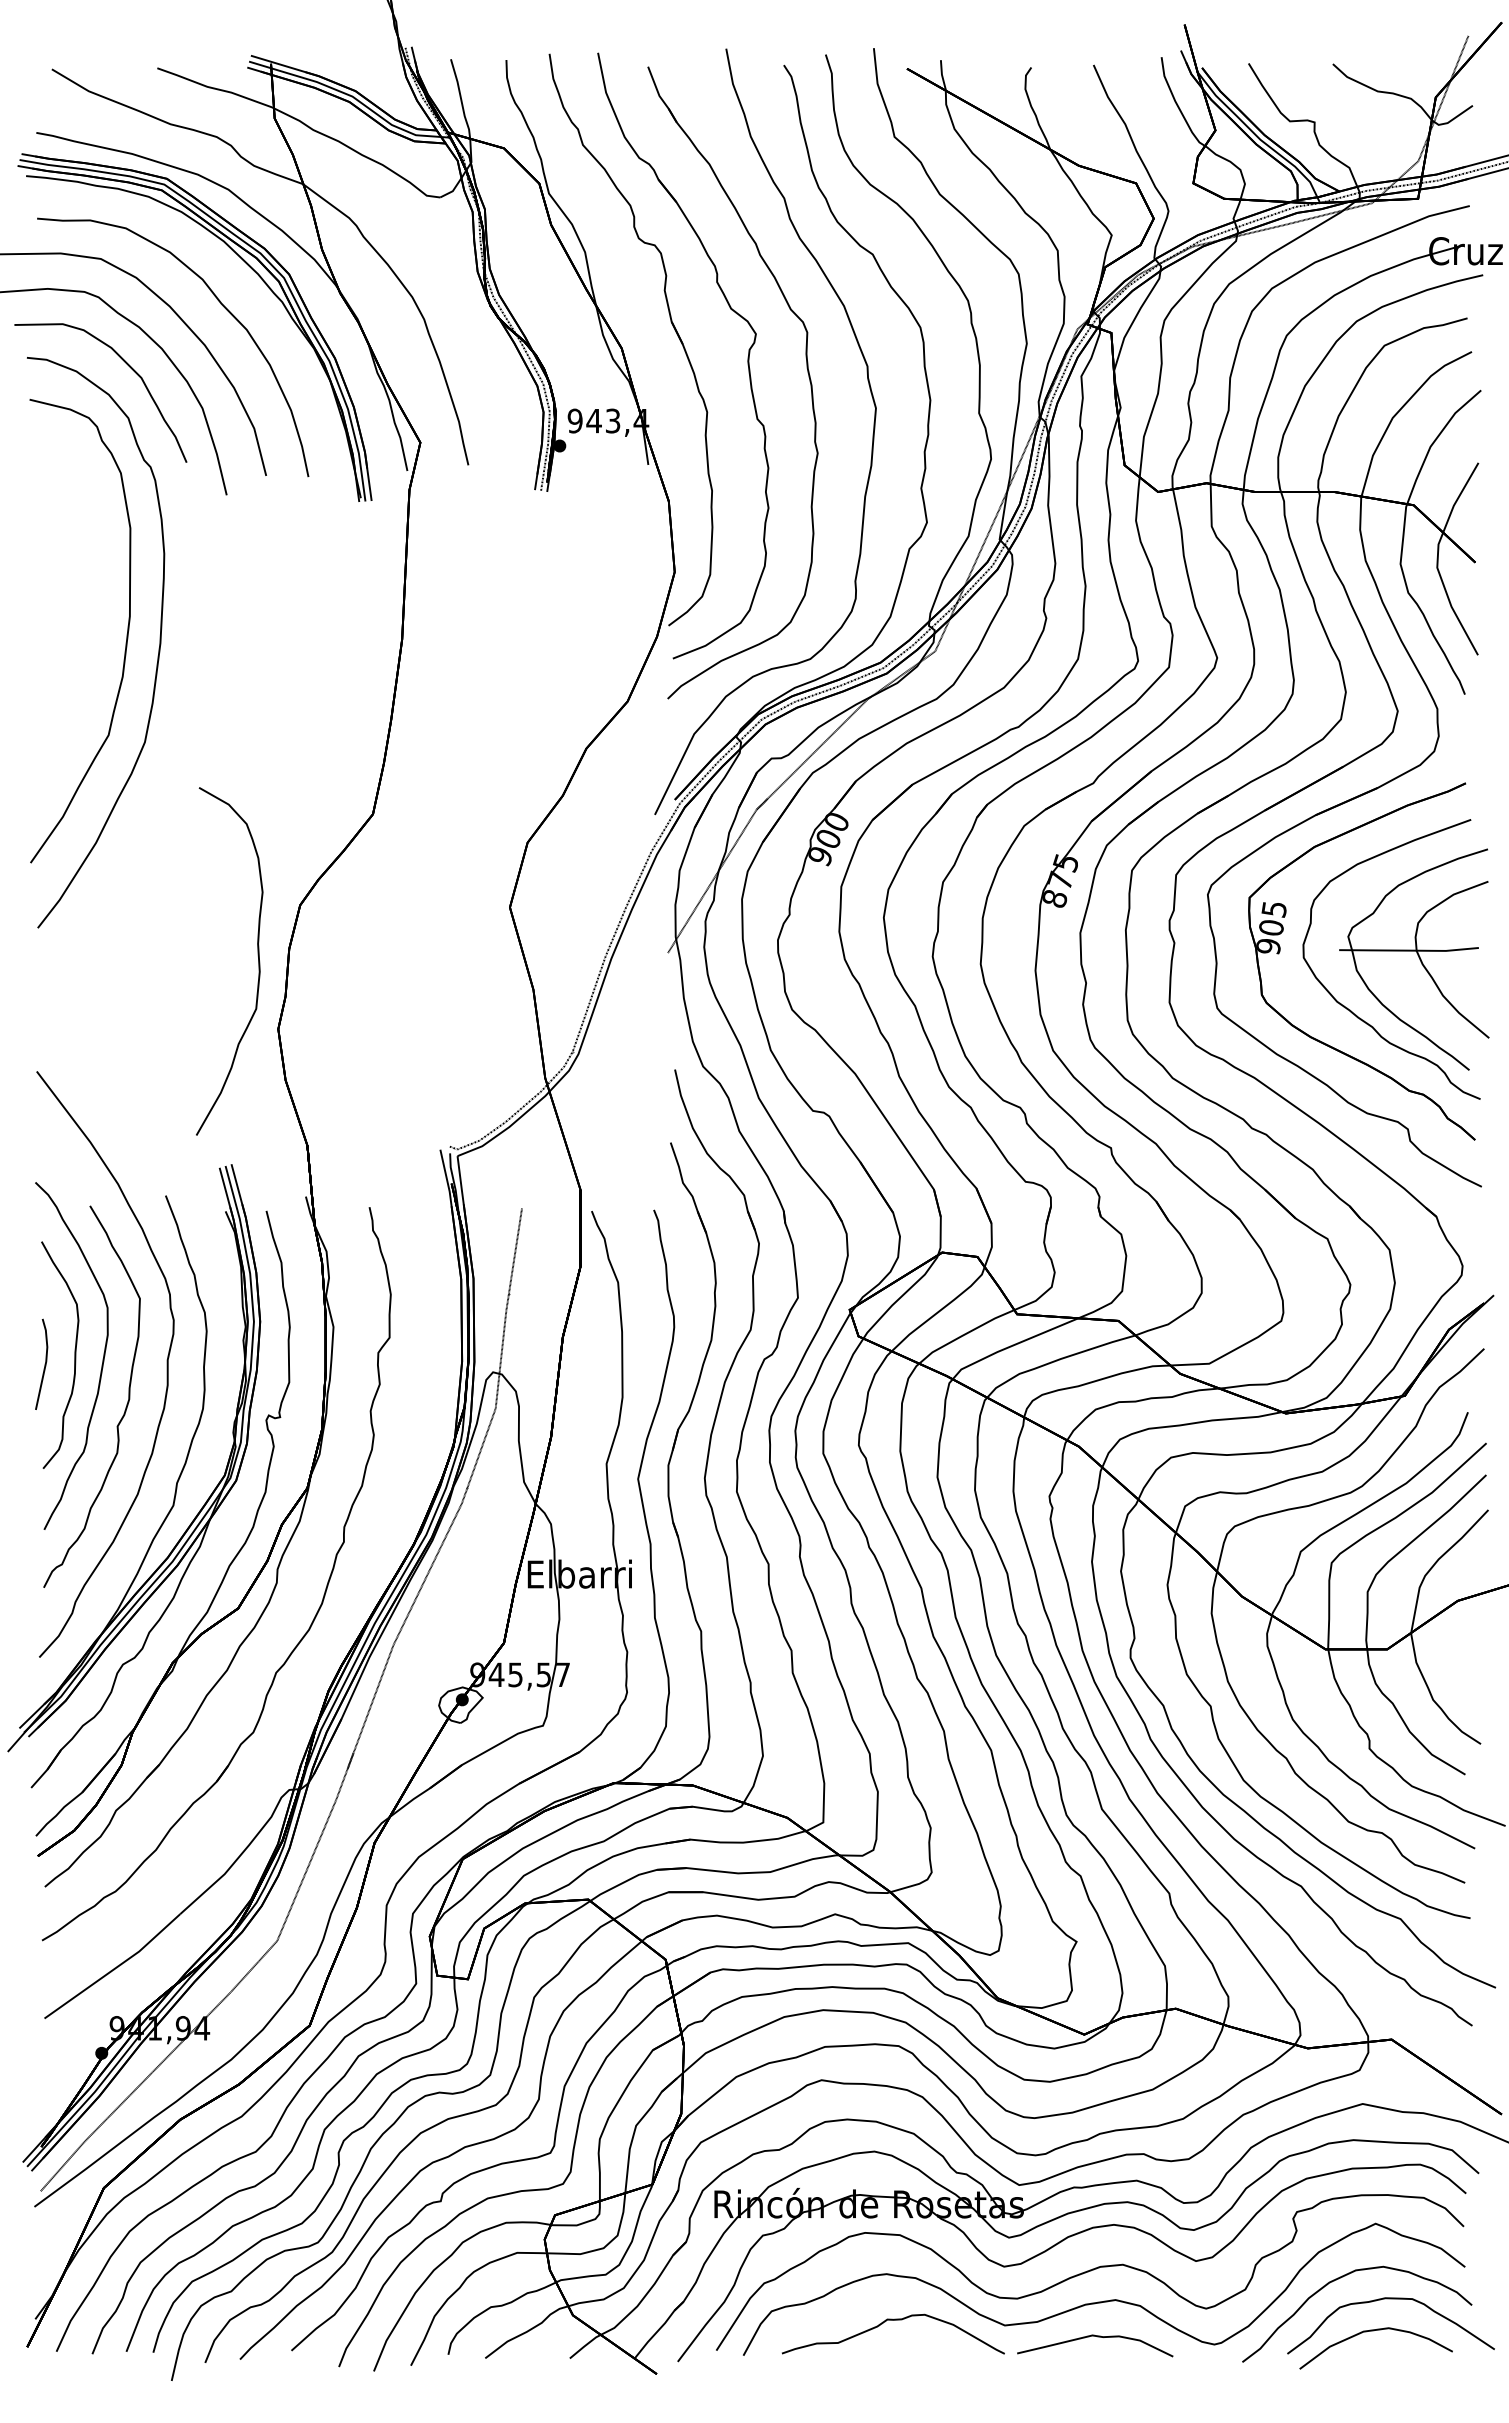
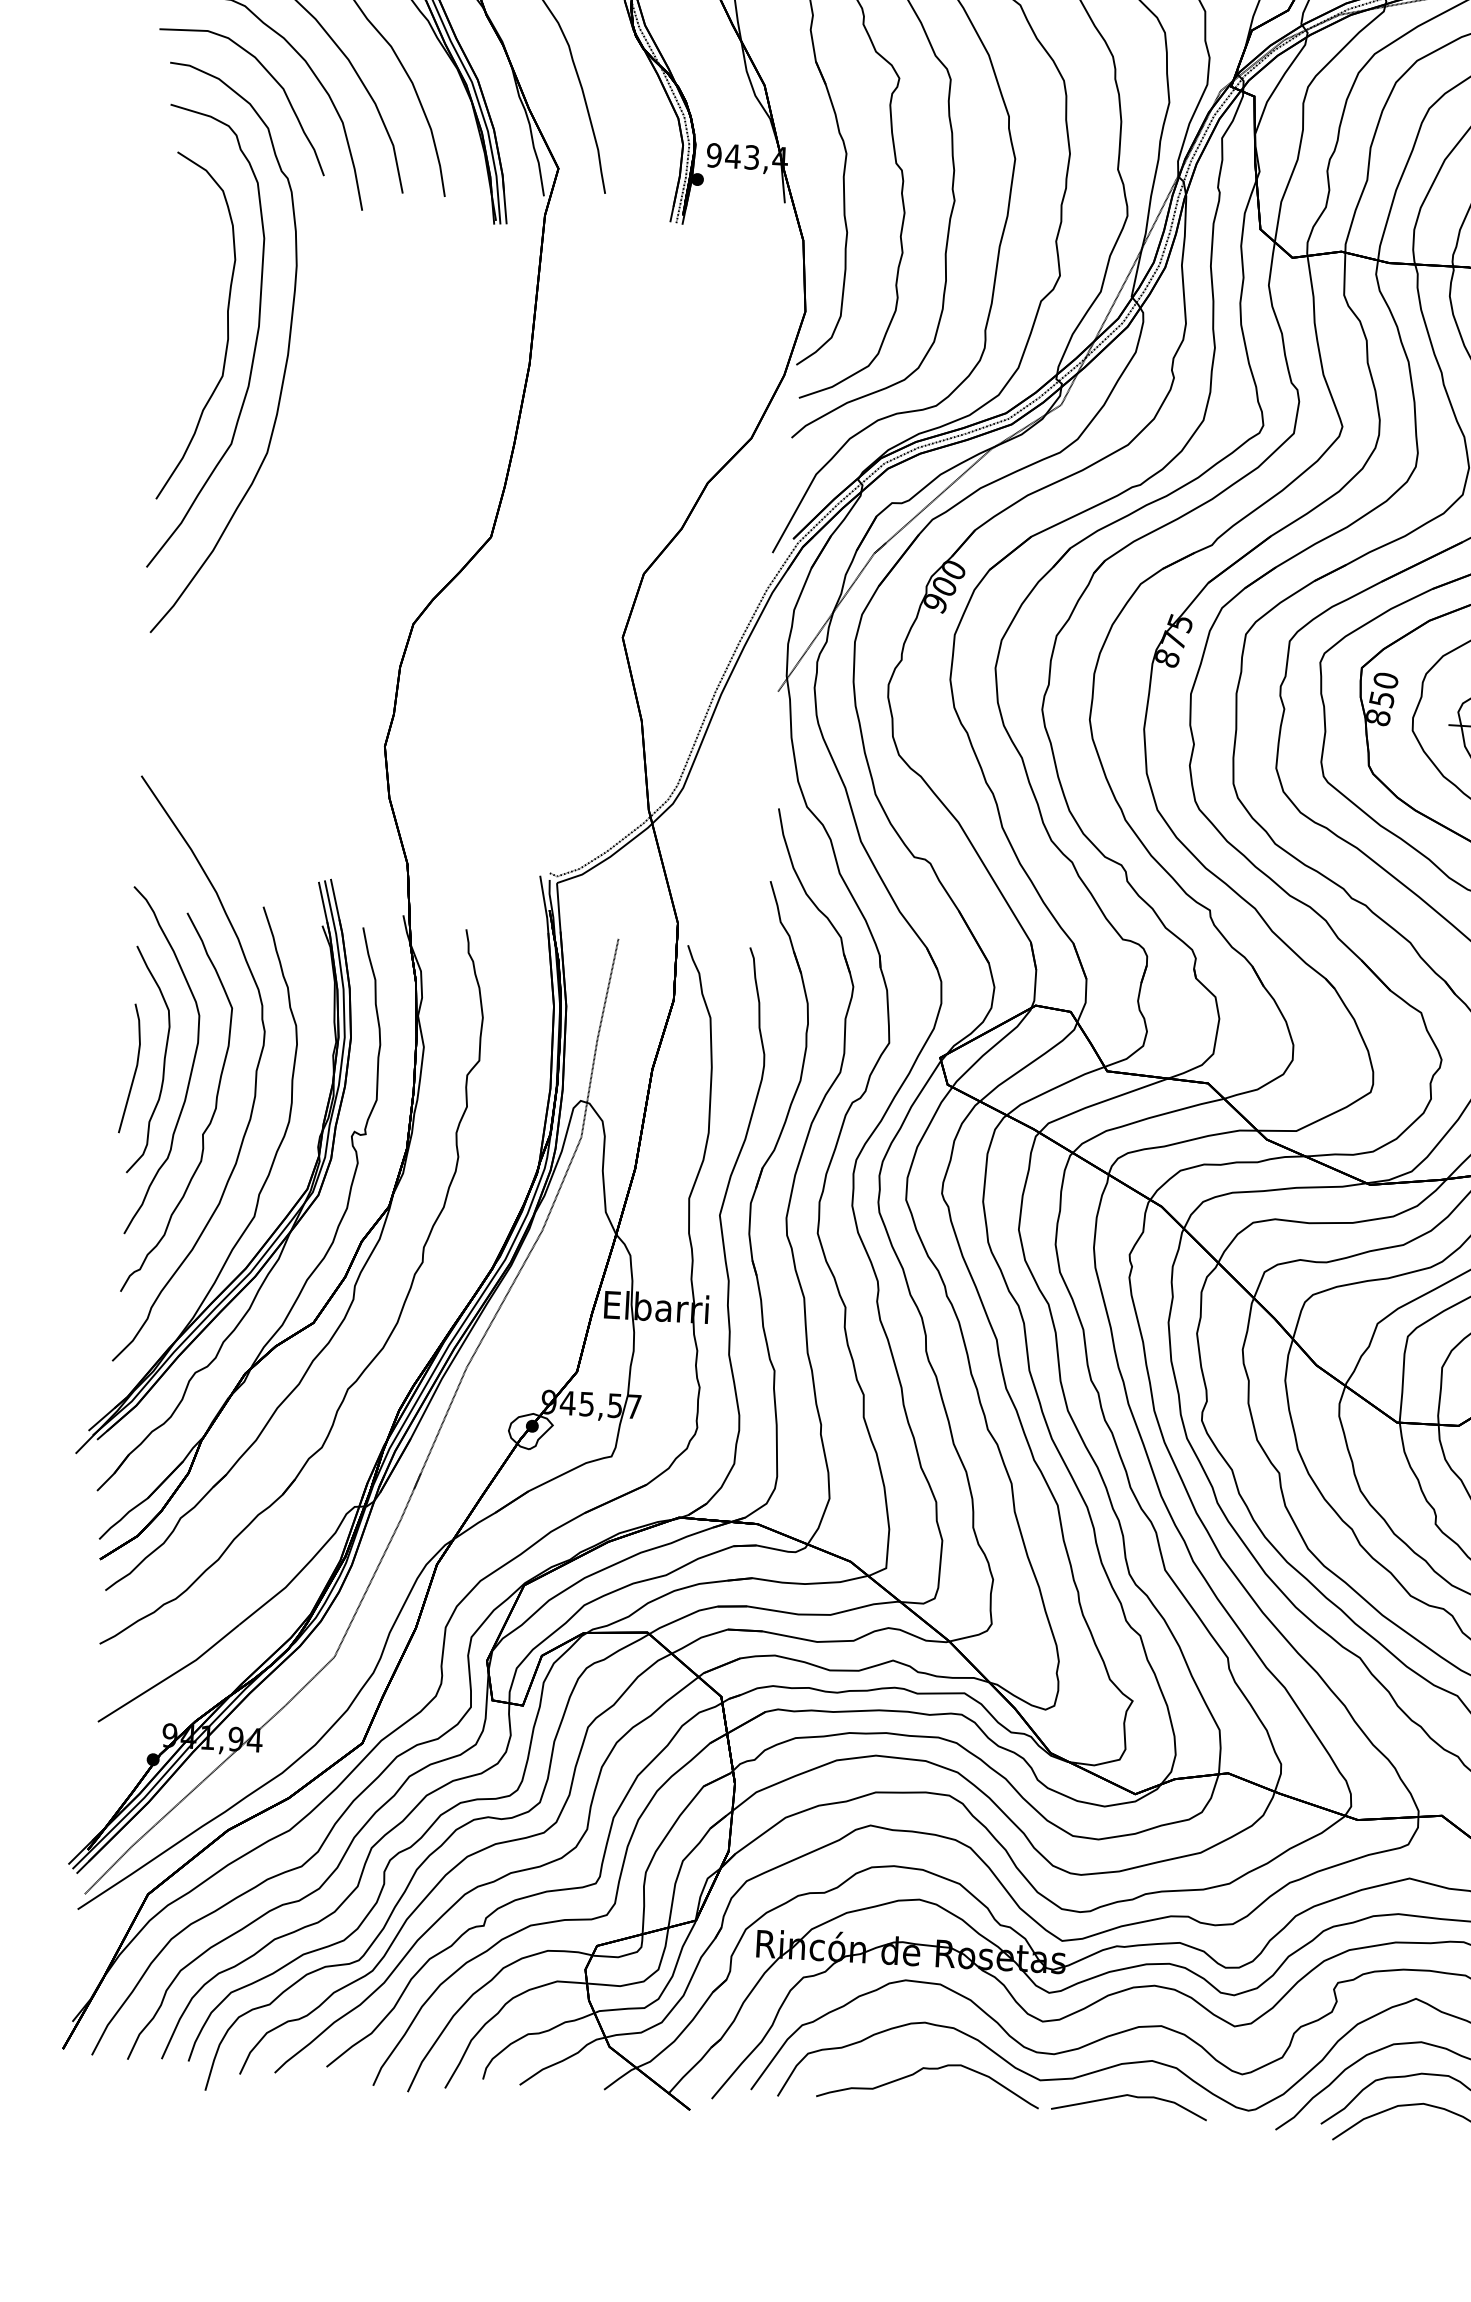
text: (1271, 927) -> (1382, 698), 905 -> 850
part: (257, 955) -> (226, 322), moved
part: (41, 1364) -> (130, 1068), size x1.43

